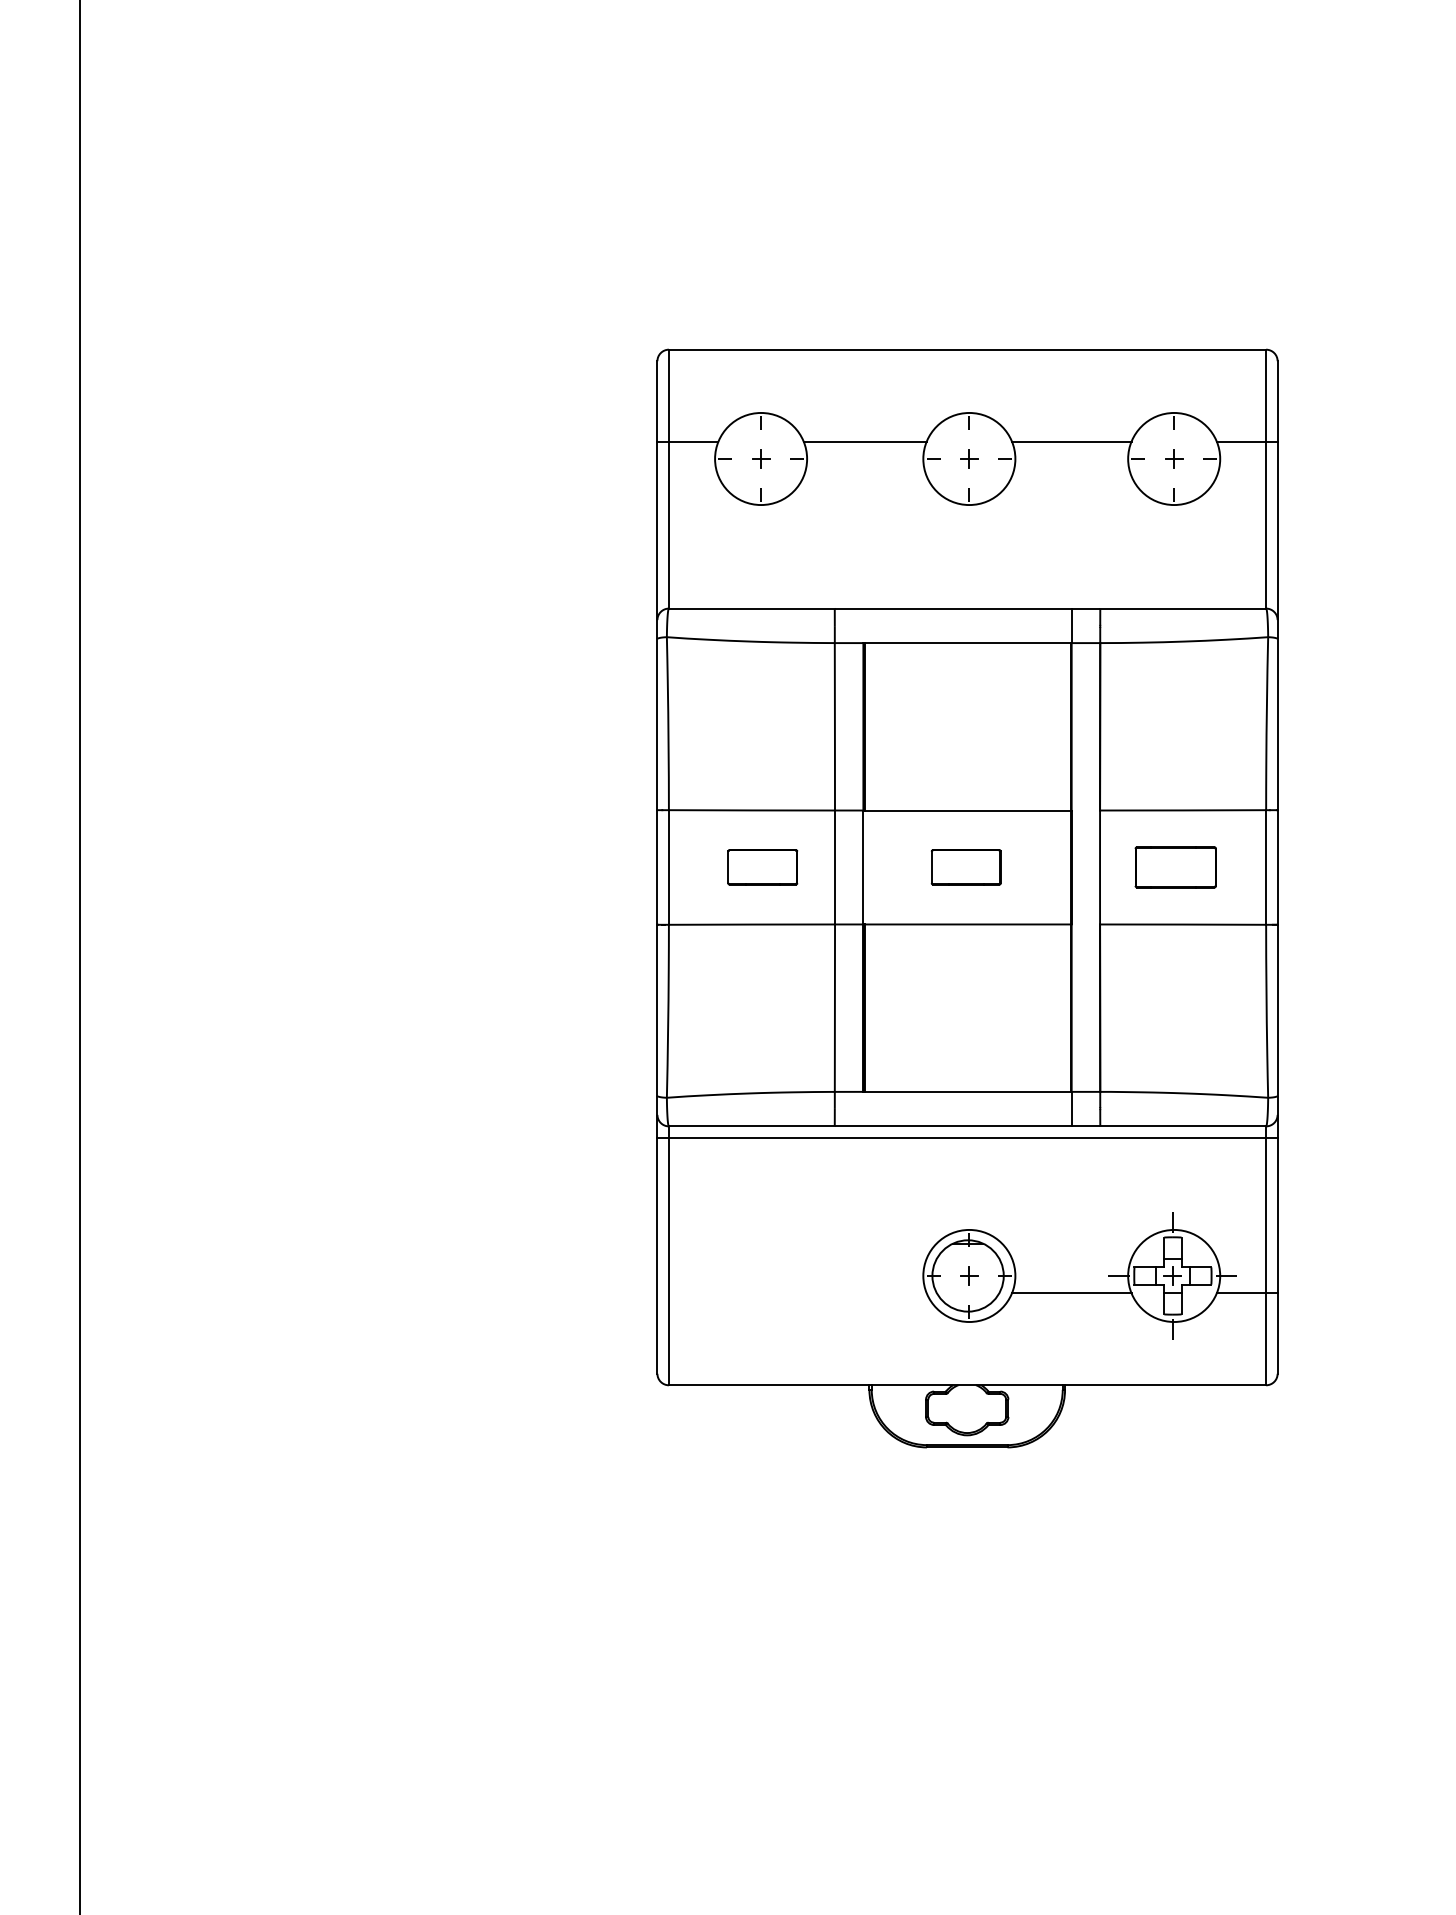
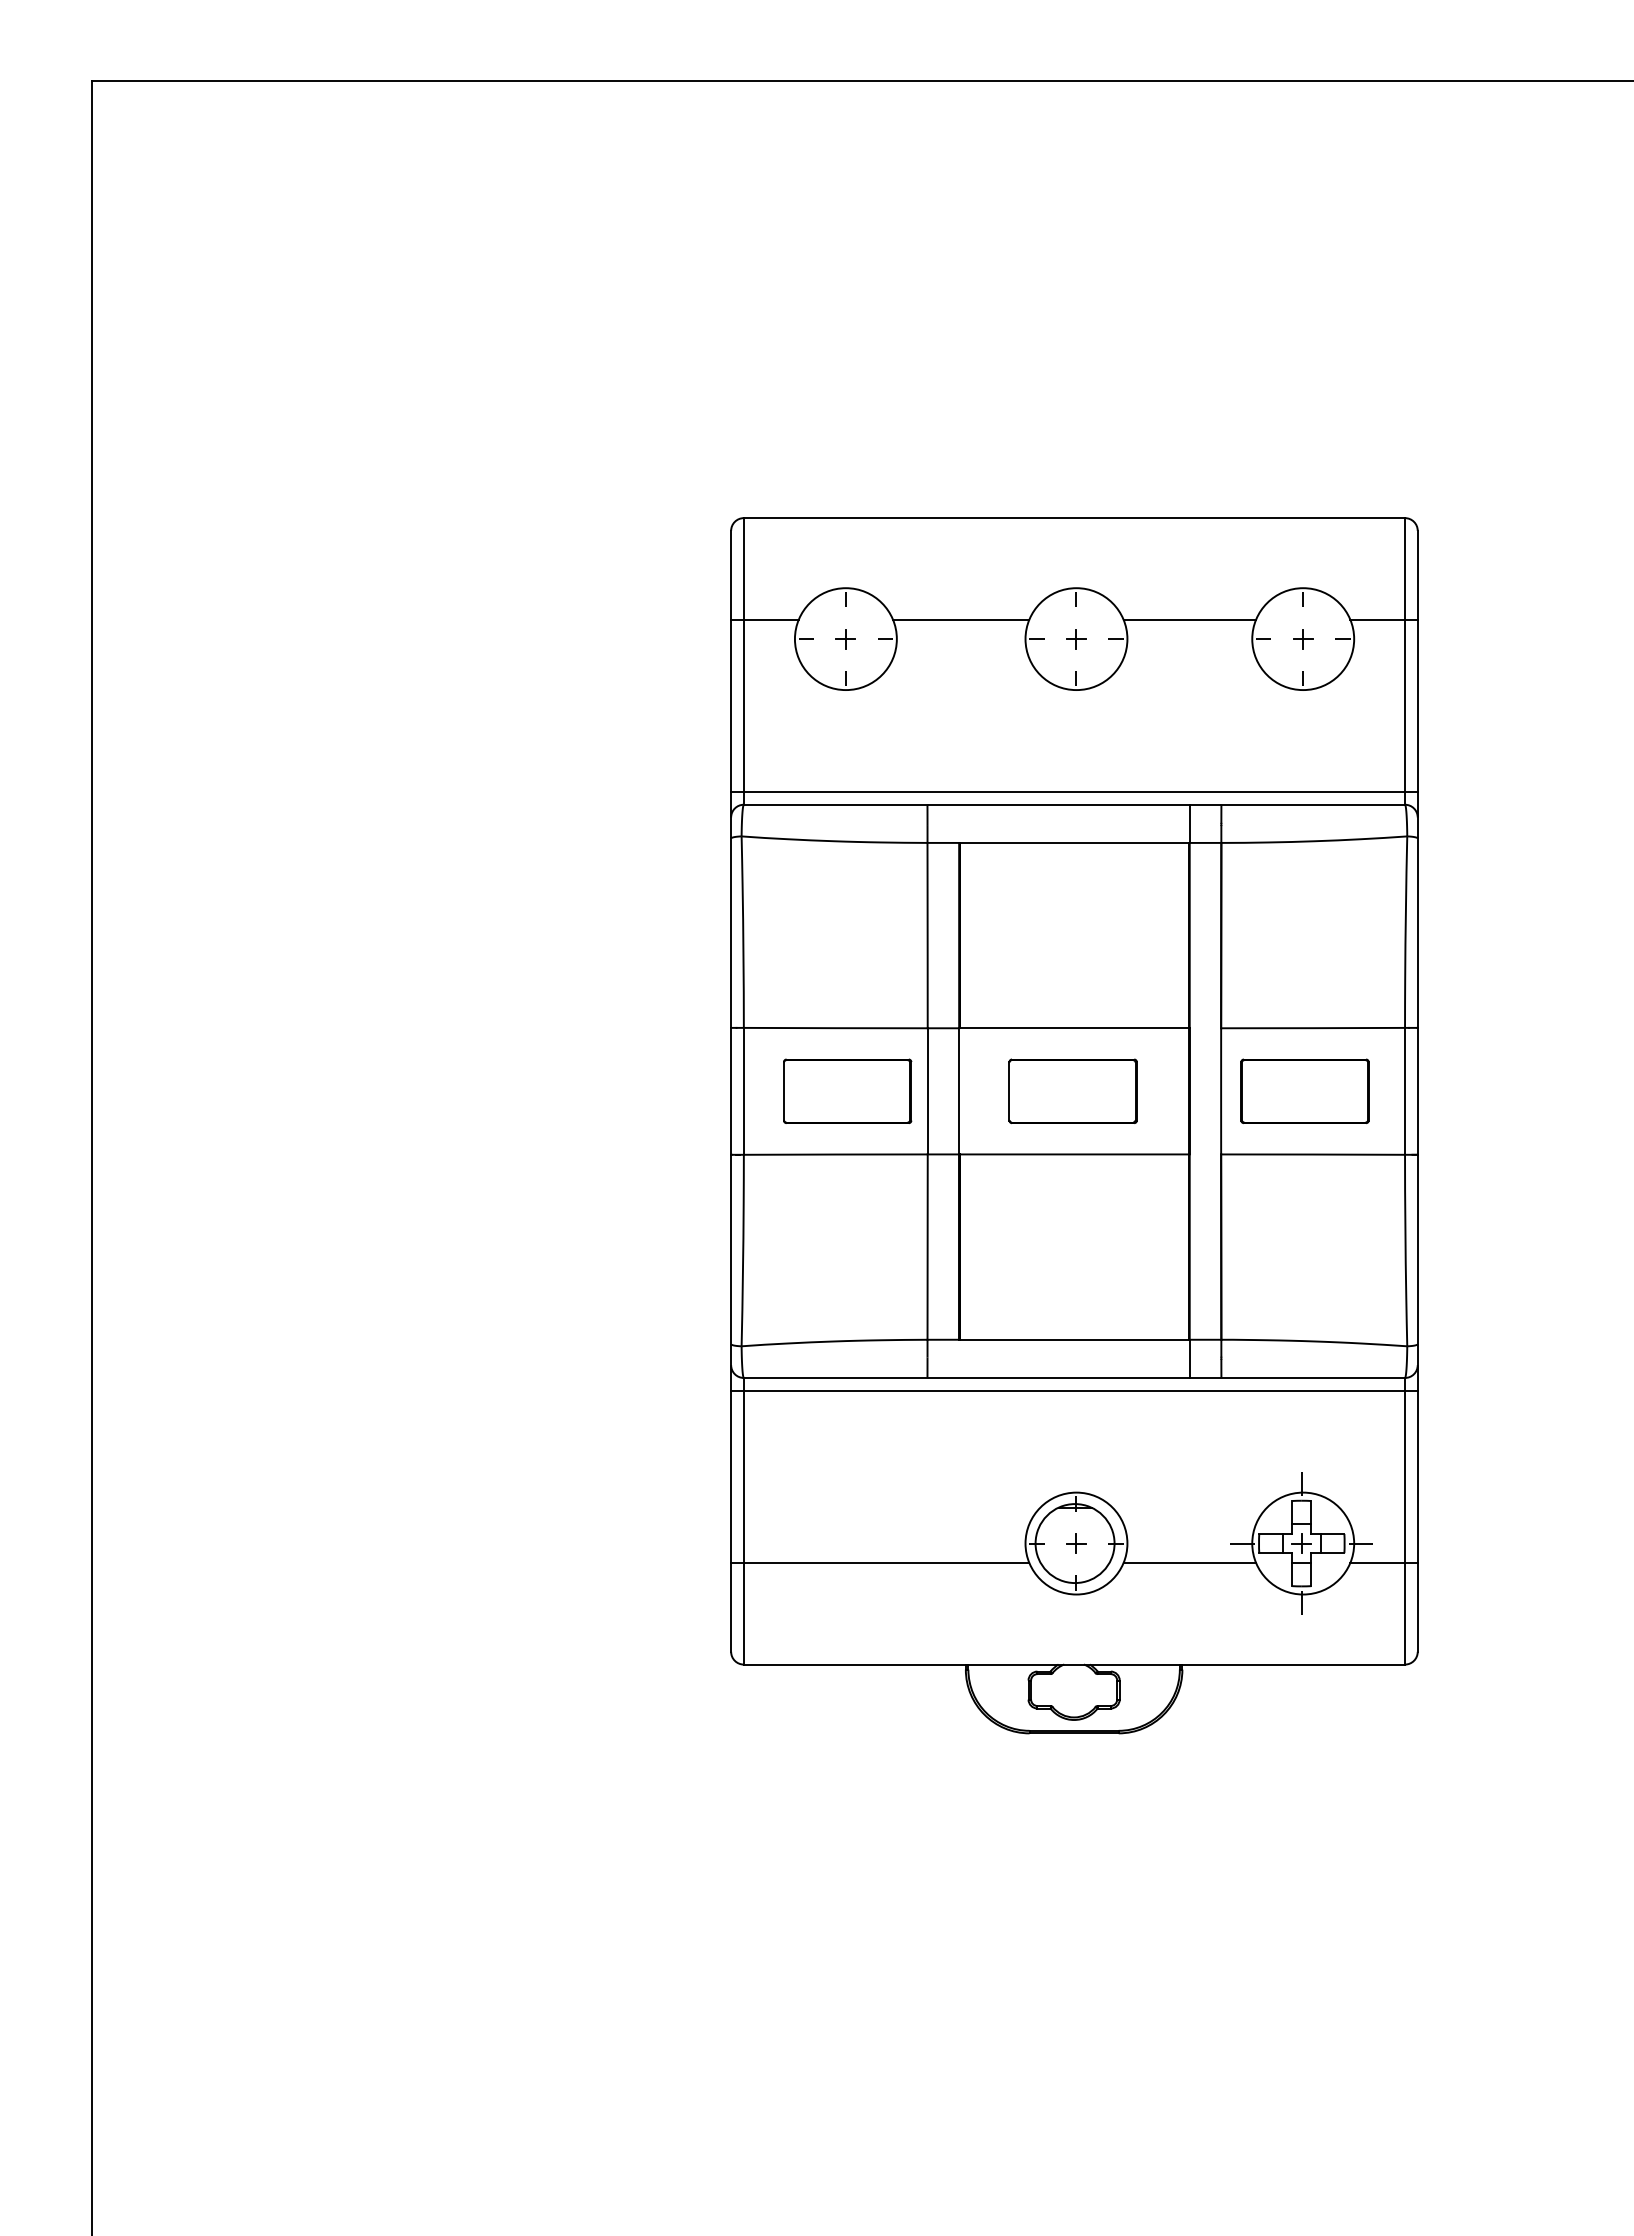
line: (967, 597) -> (1074, 792), added
part: (762, 866) -> (847, 1090), size x1.67
part: (965, 866) -> (1072, 1090), size x1.67
part: (1175, 866) -> (1304, 1090), size x1.43
line: (792, 1293) -> (880, 1562), added

